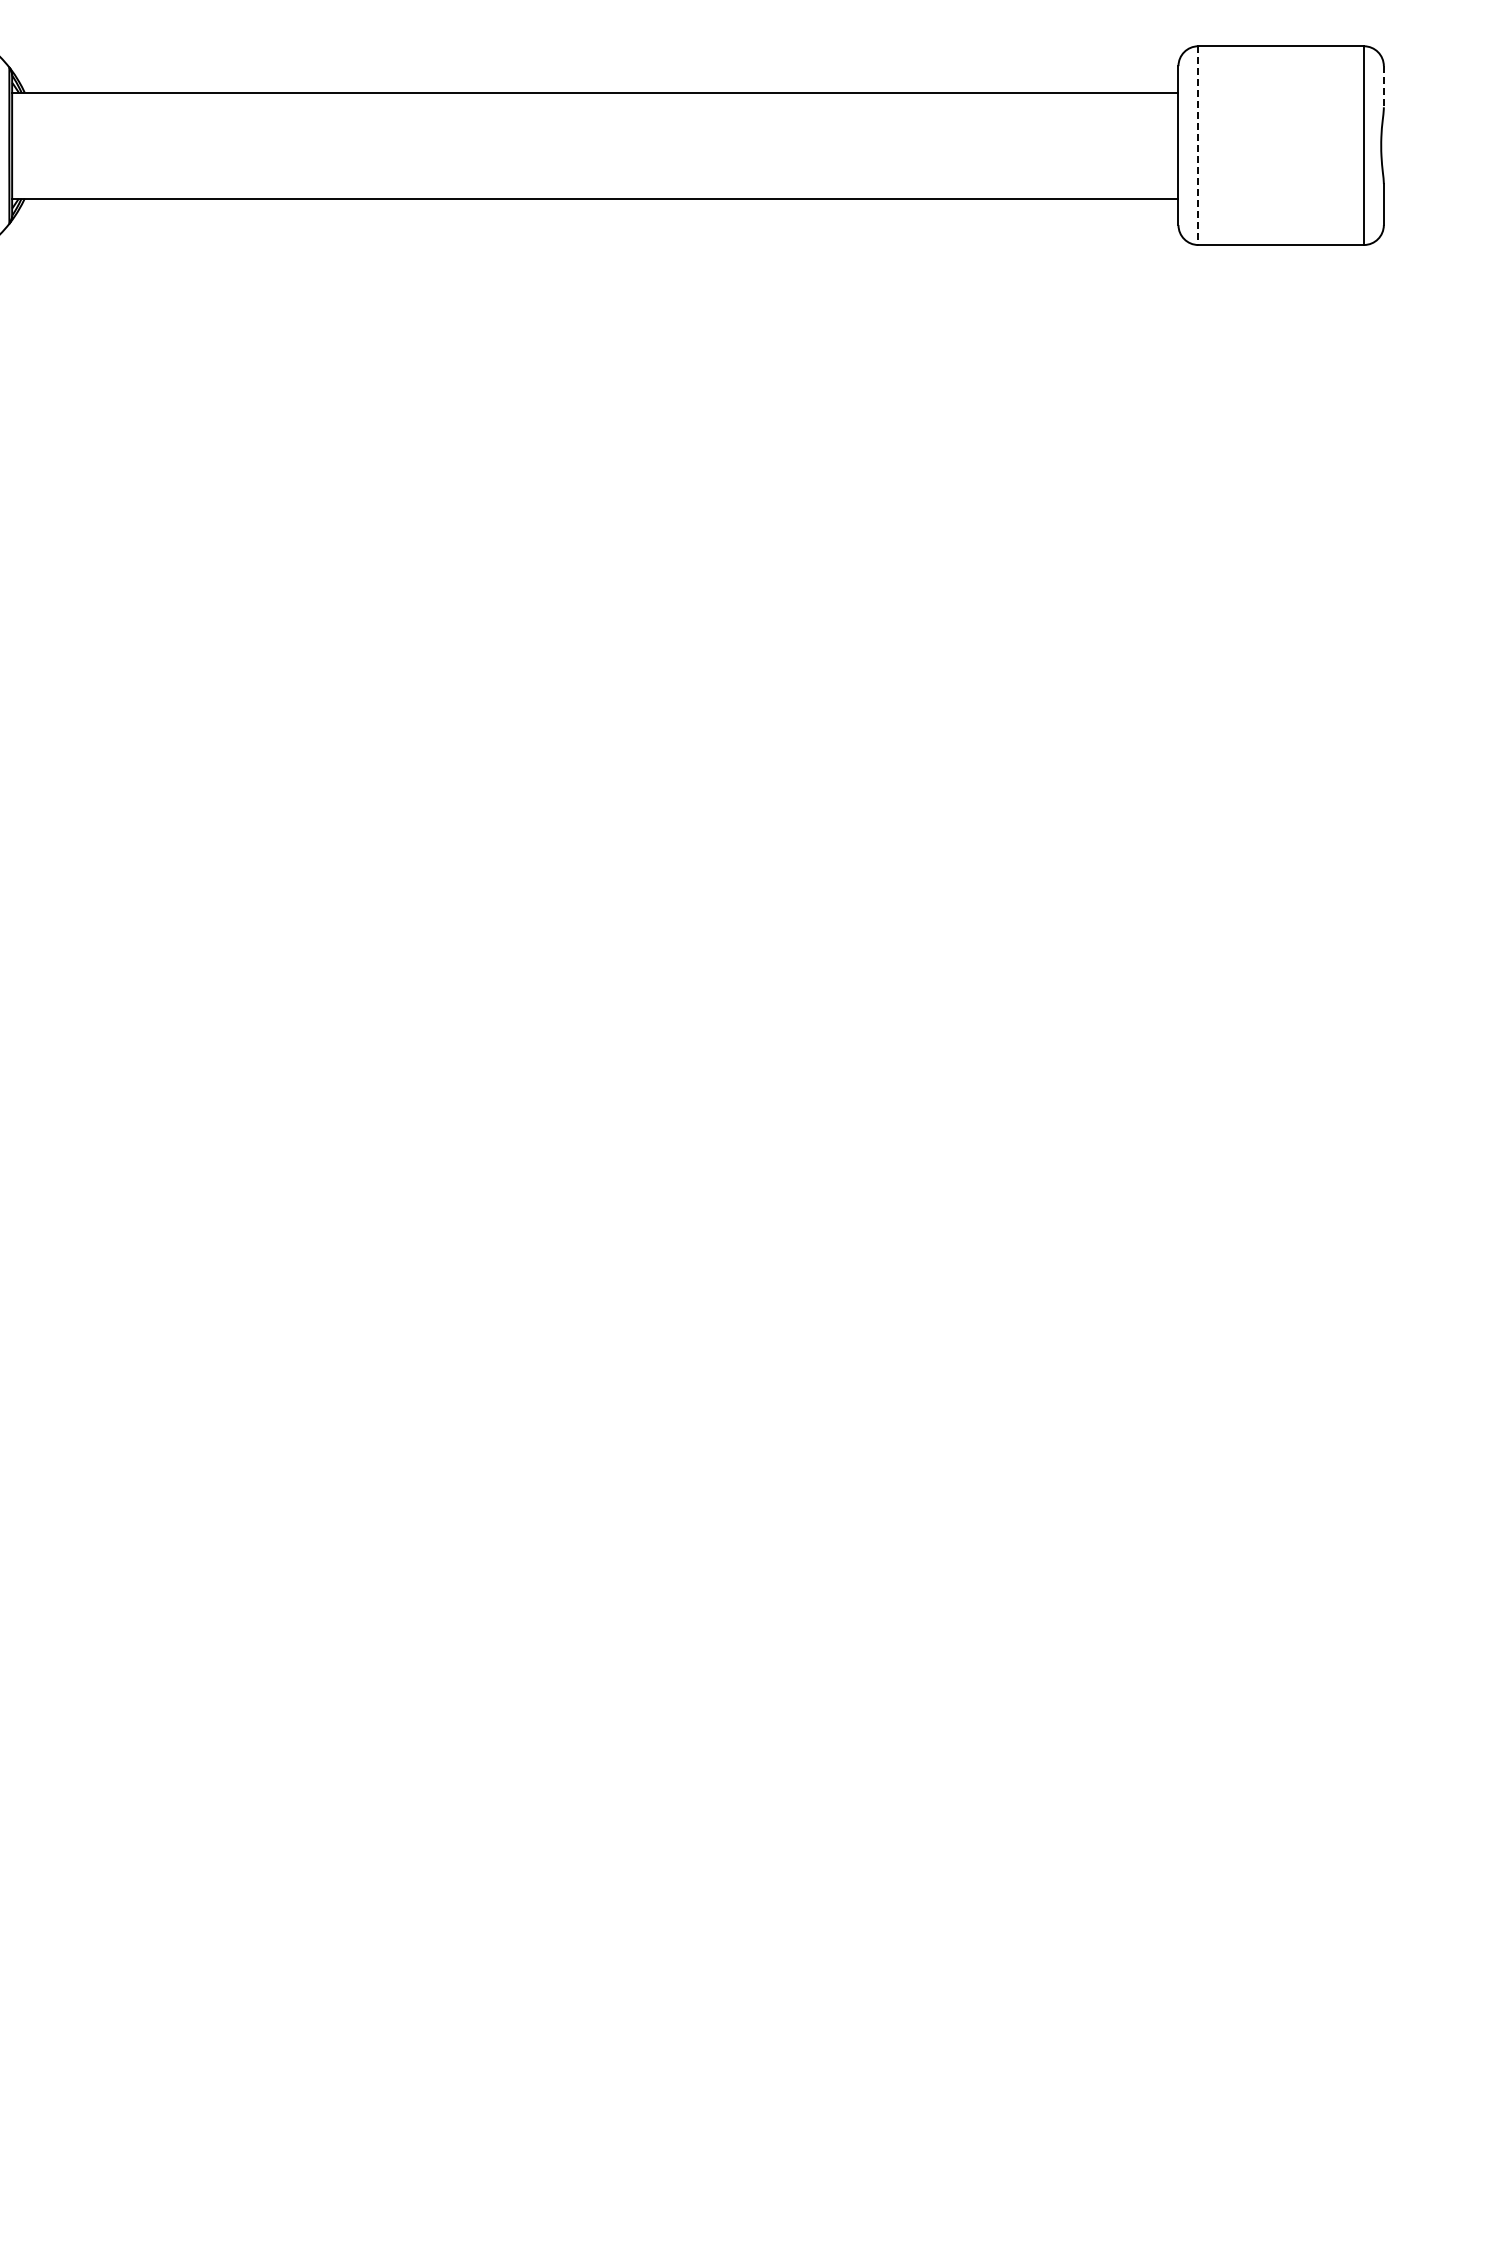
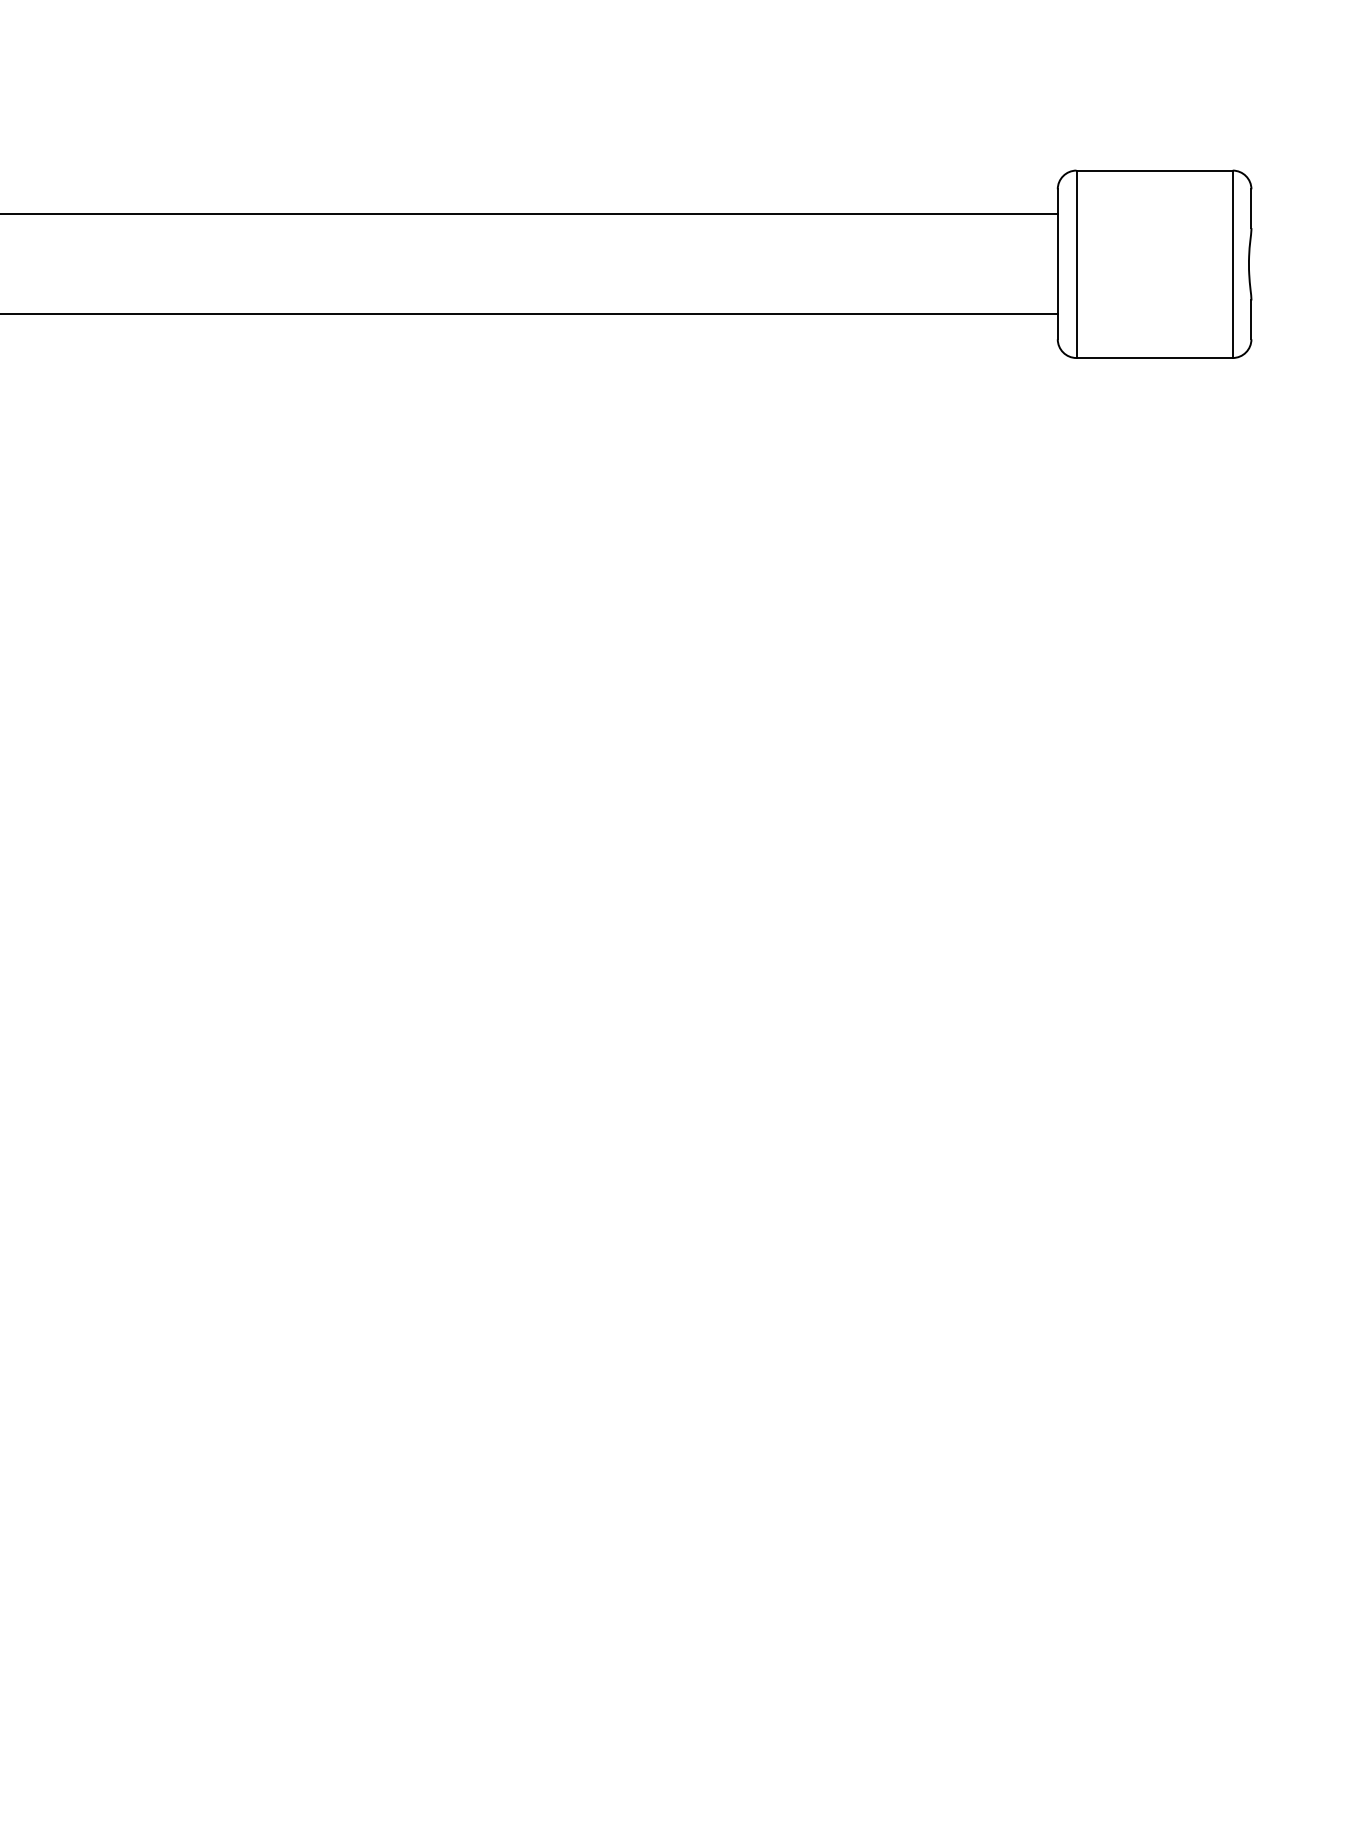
line: (1383, 86) -> (1251, 208), dashed -> solid
line: (1198, 146) -> (1076, 265), dashed -> solid

